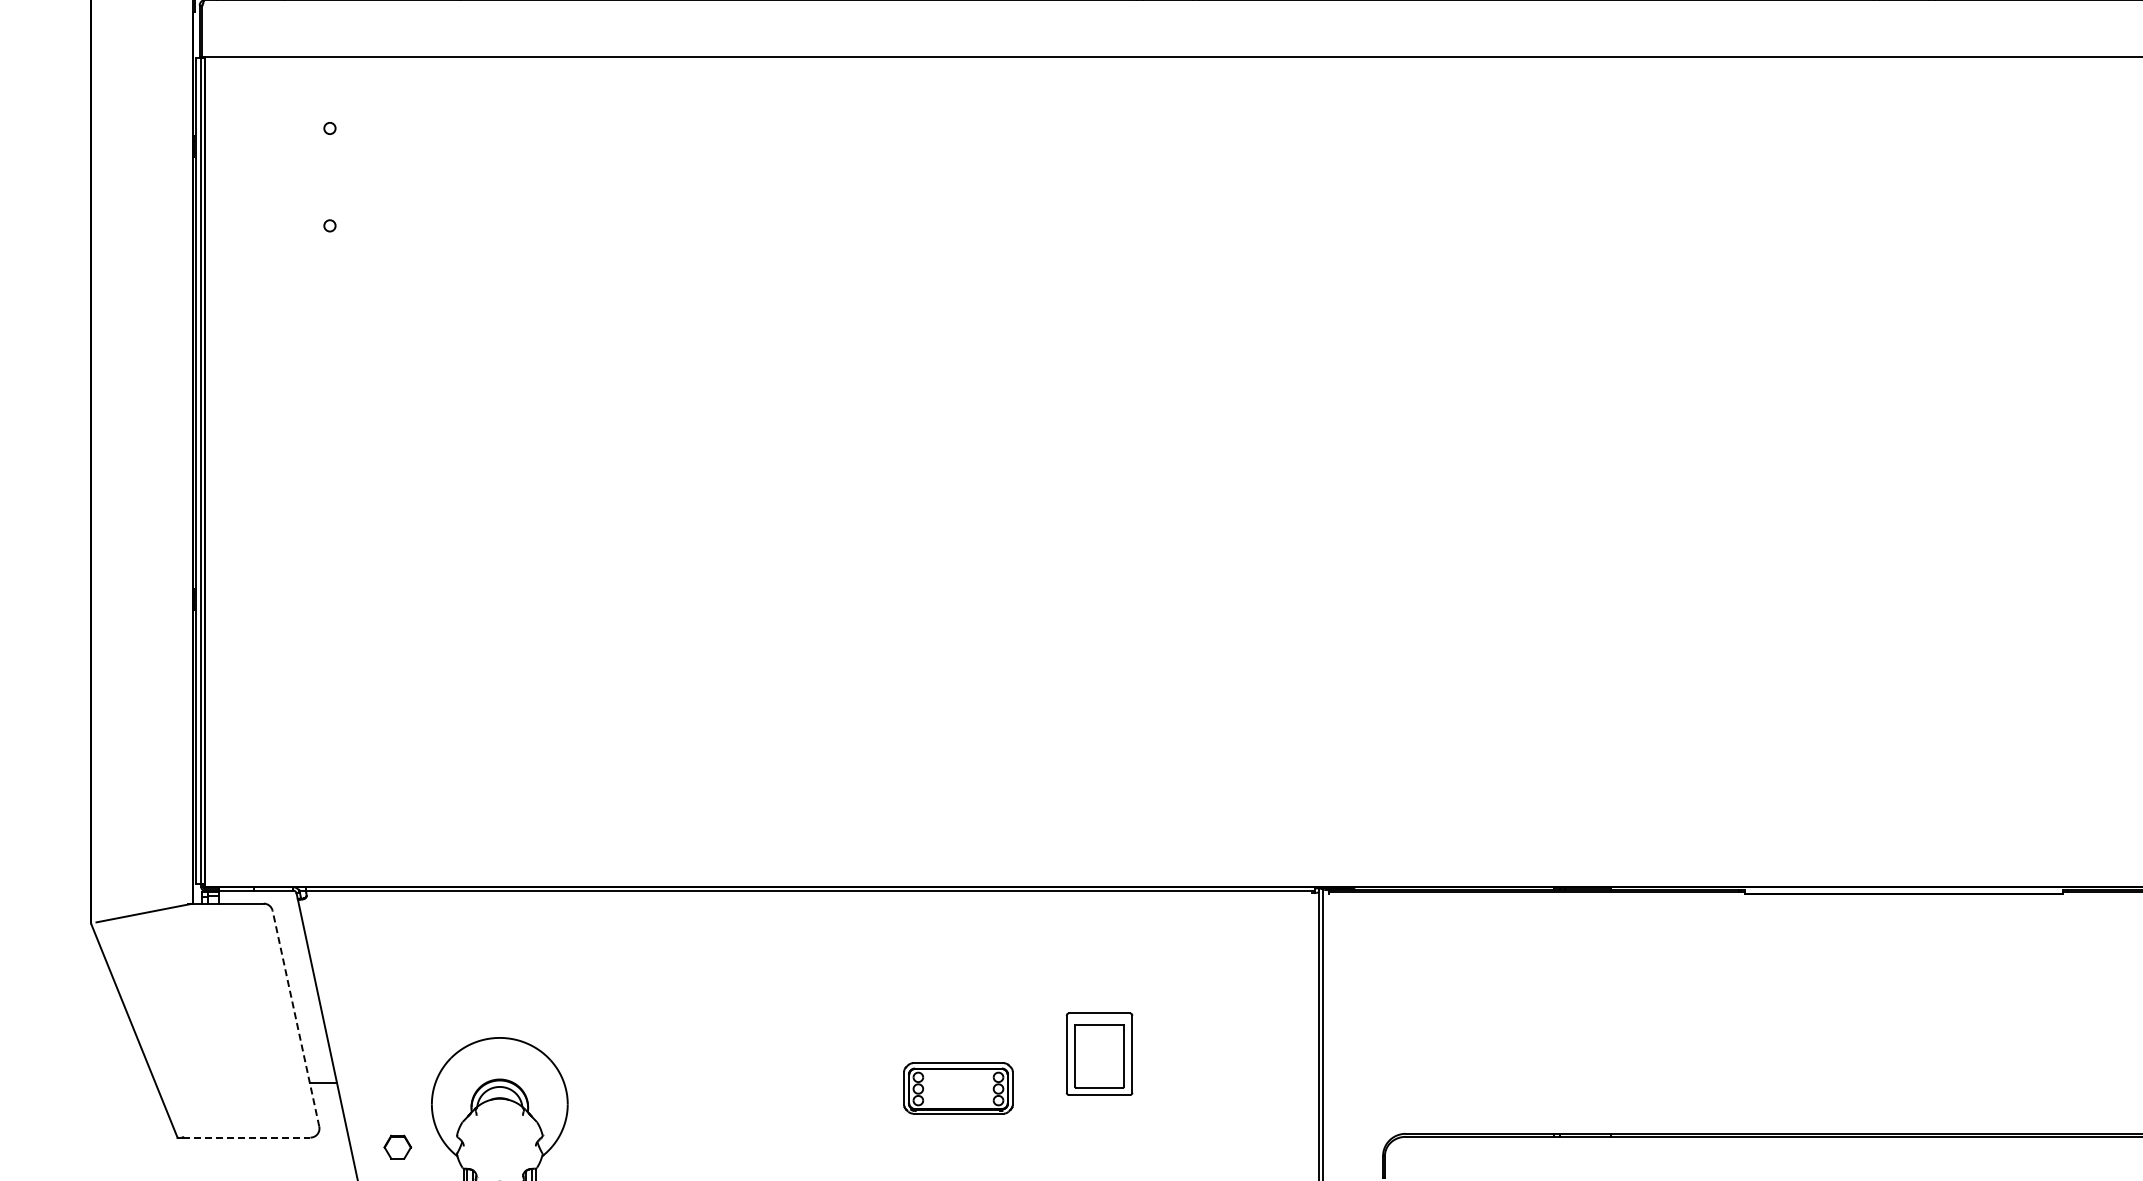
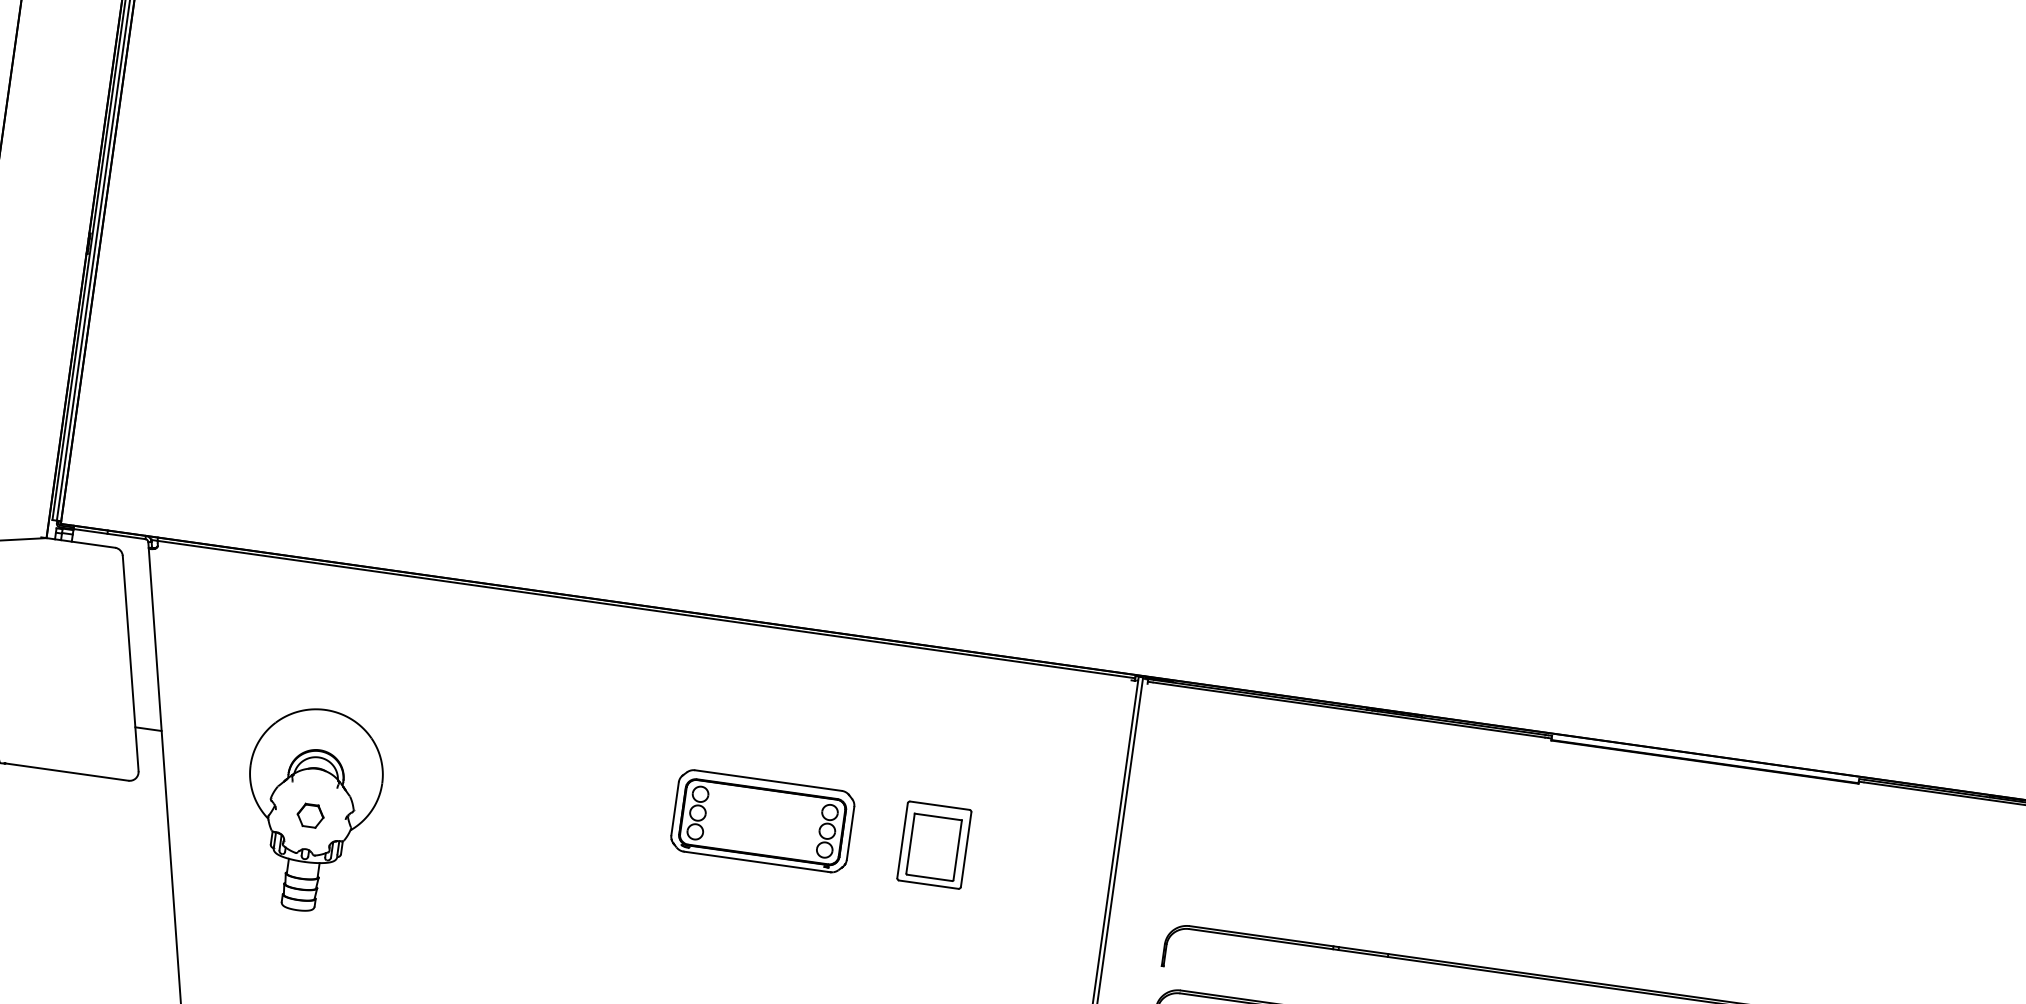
line: (295, 1018) -> (130, 663), dashed -> solid
part: (1099, 1053) -> (934, 844), moved
part: (958, 1088) -> (762, 821), size x1.67
line: (246, 1137) -> (66, 771), dashed -> solid
part: (397, 1146) -> (310, 815), moved

